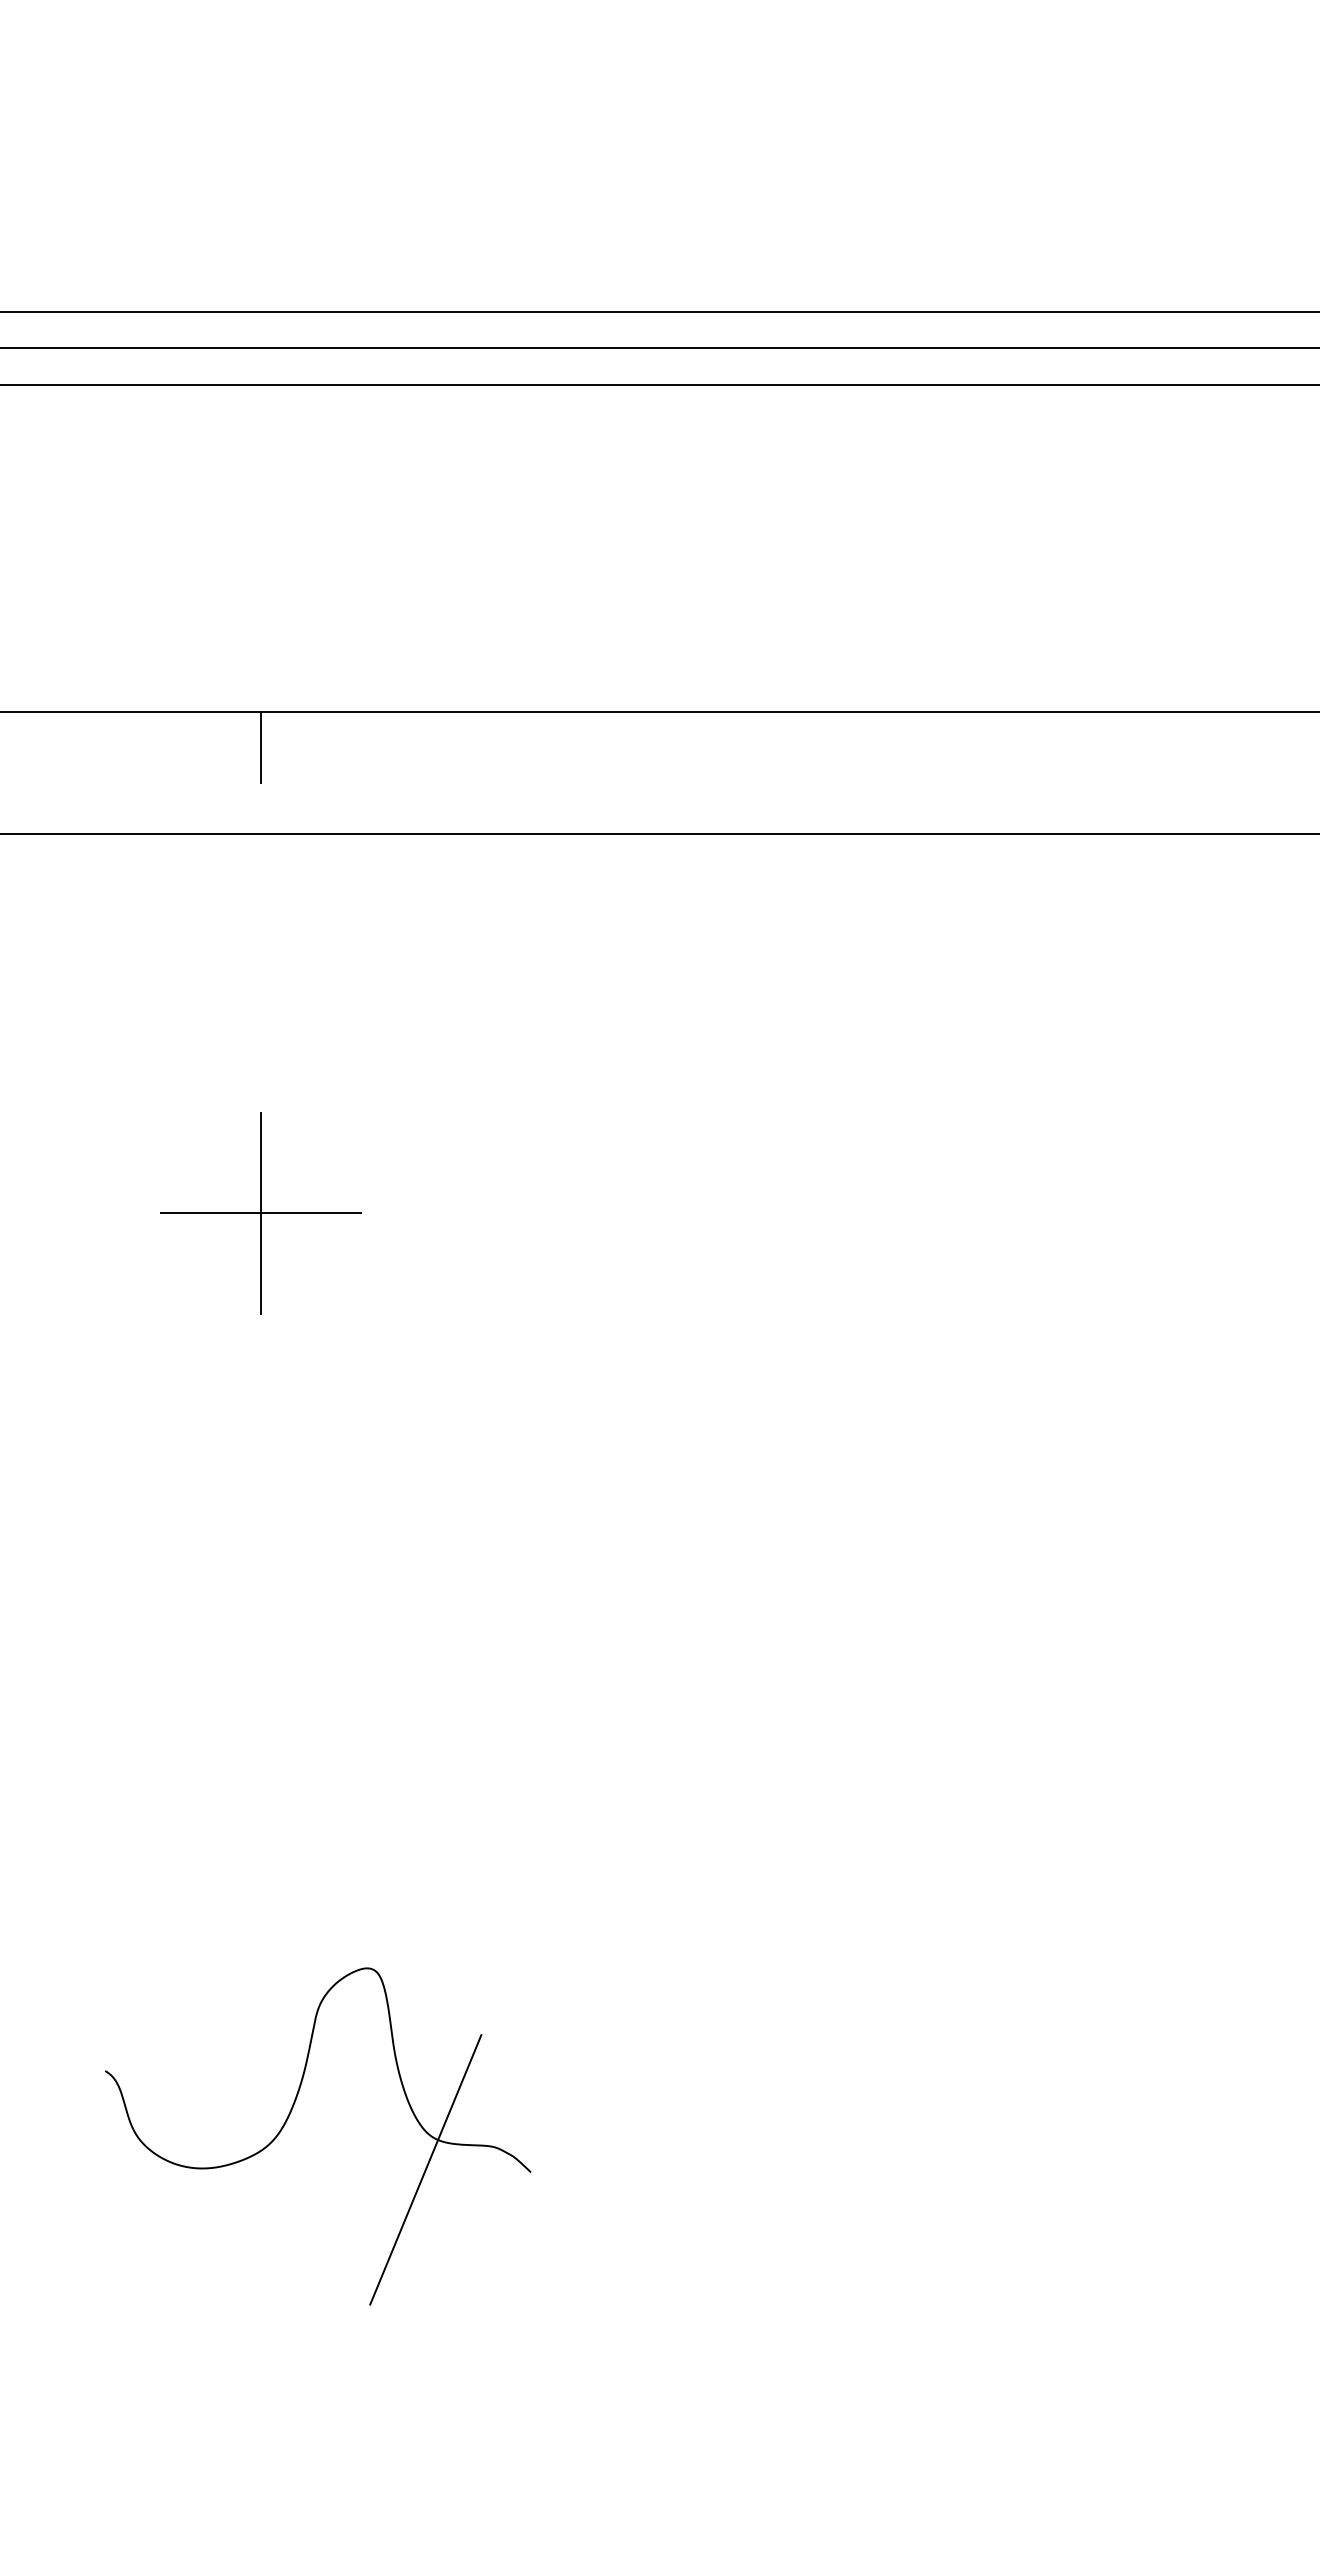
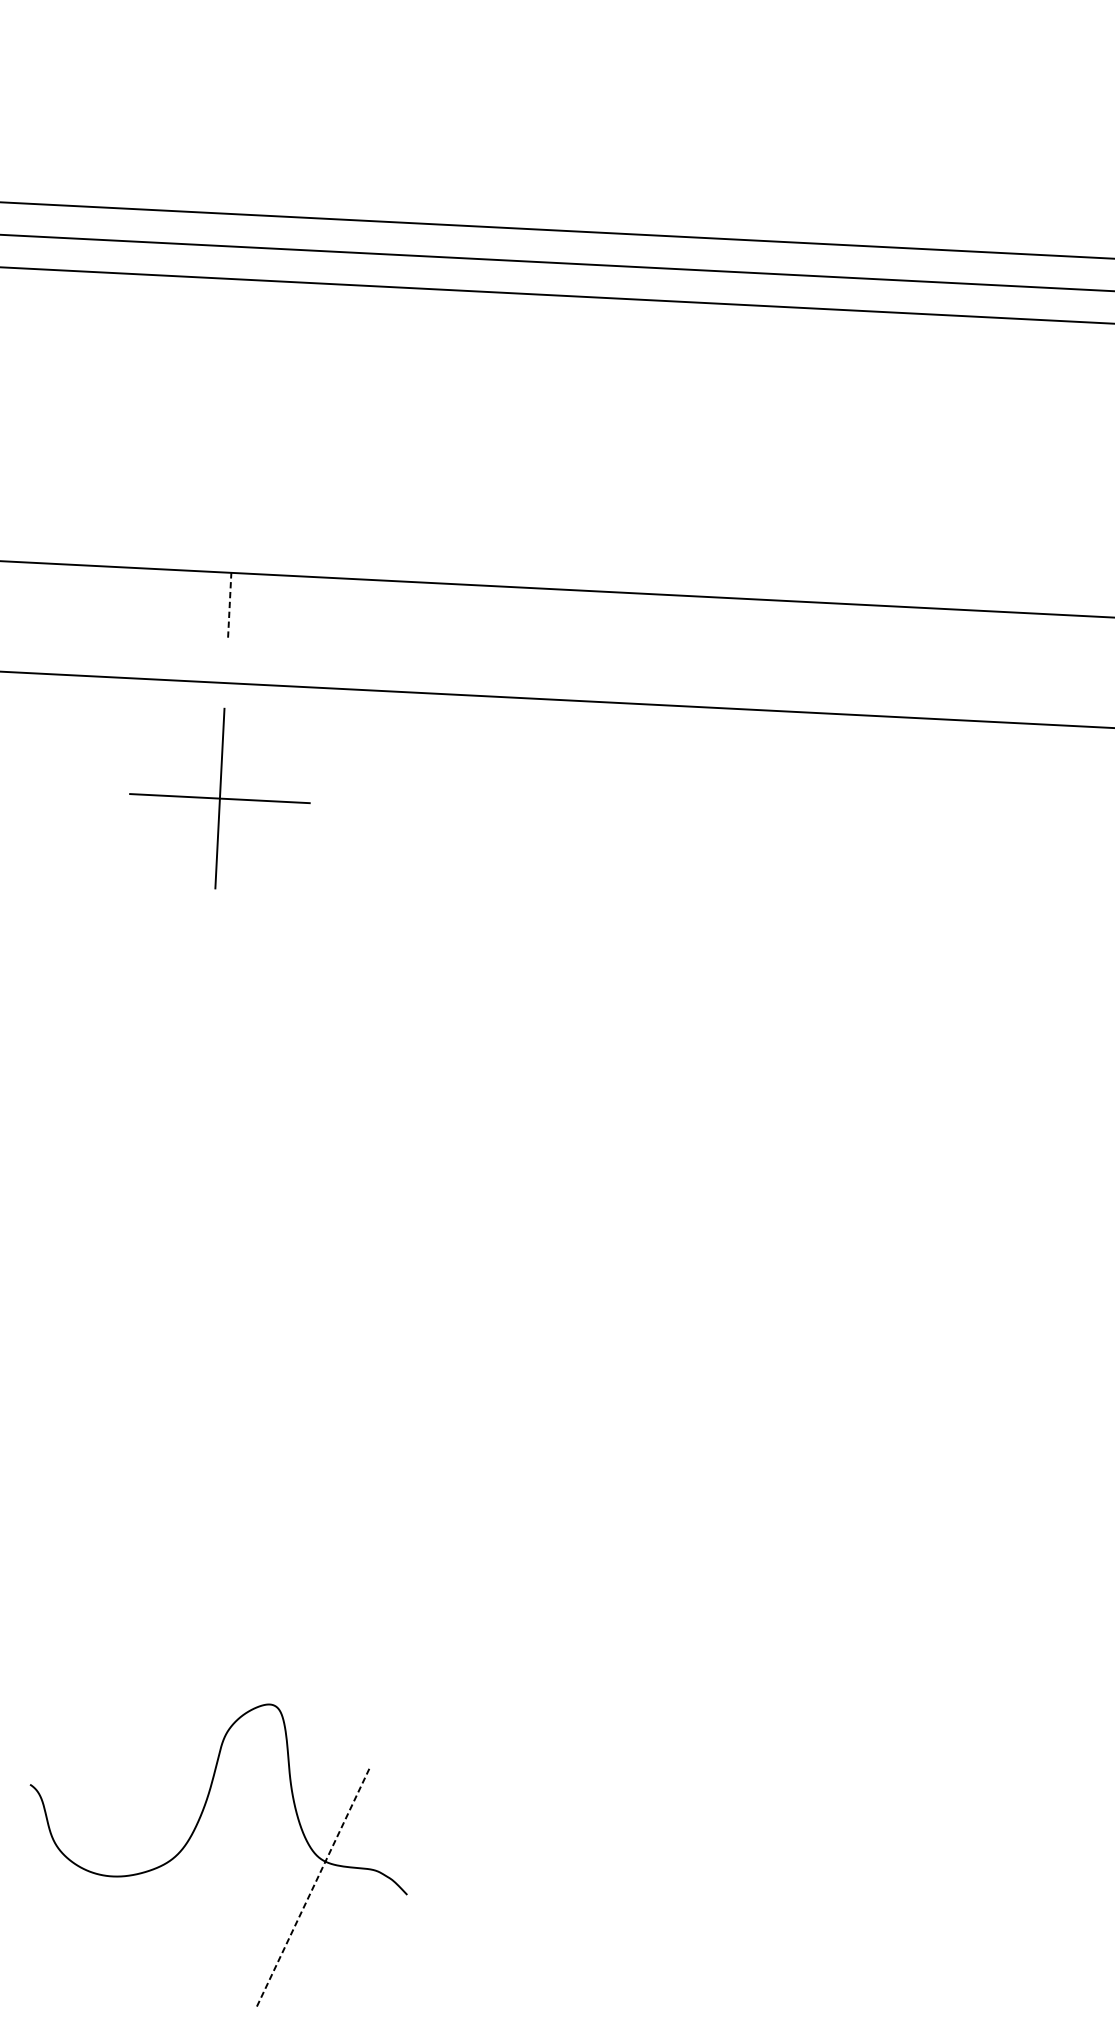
line: (260, 747) -> (229, 605), solid -> dashed
part: (260, 1213) -> (219, 798), moved
line: (425, 2169) -> (312, 1887), solid -> dashed

